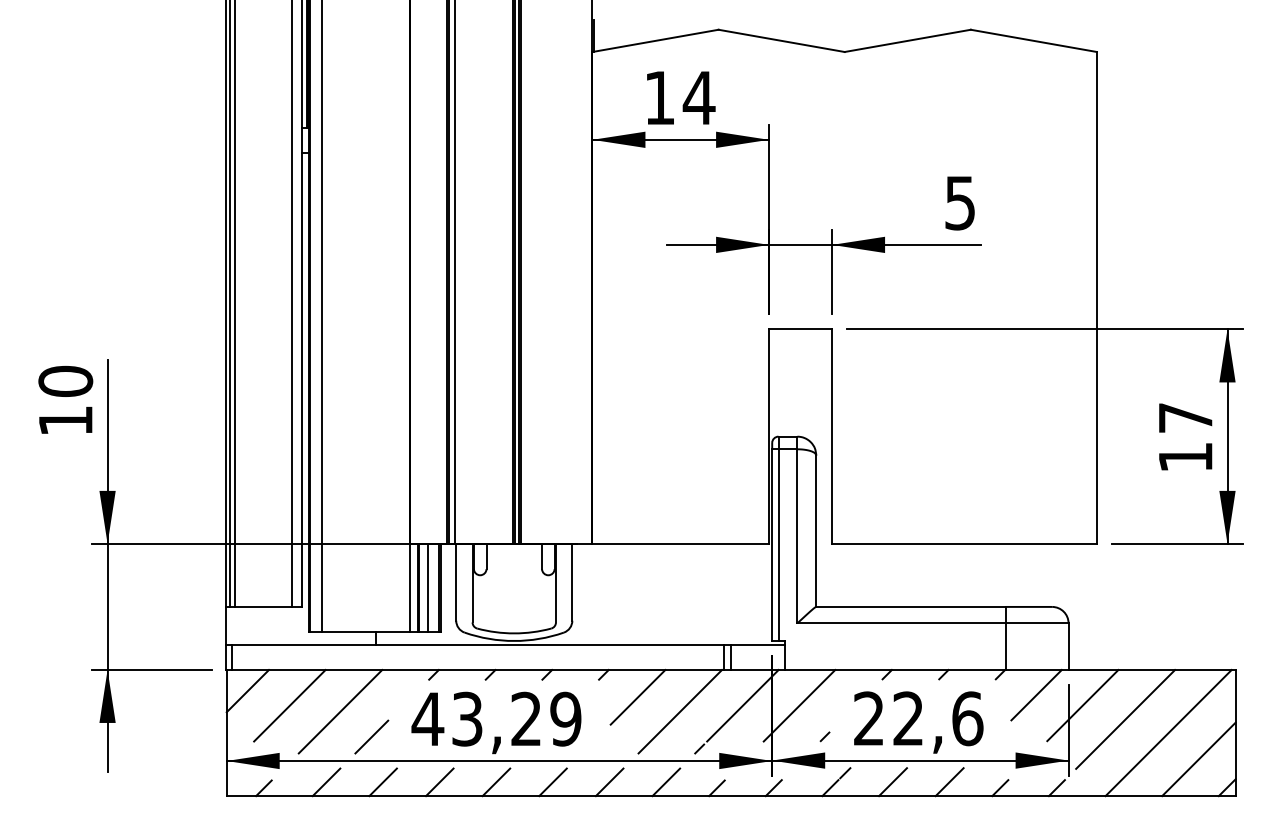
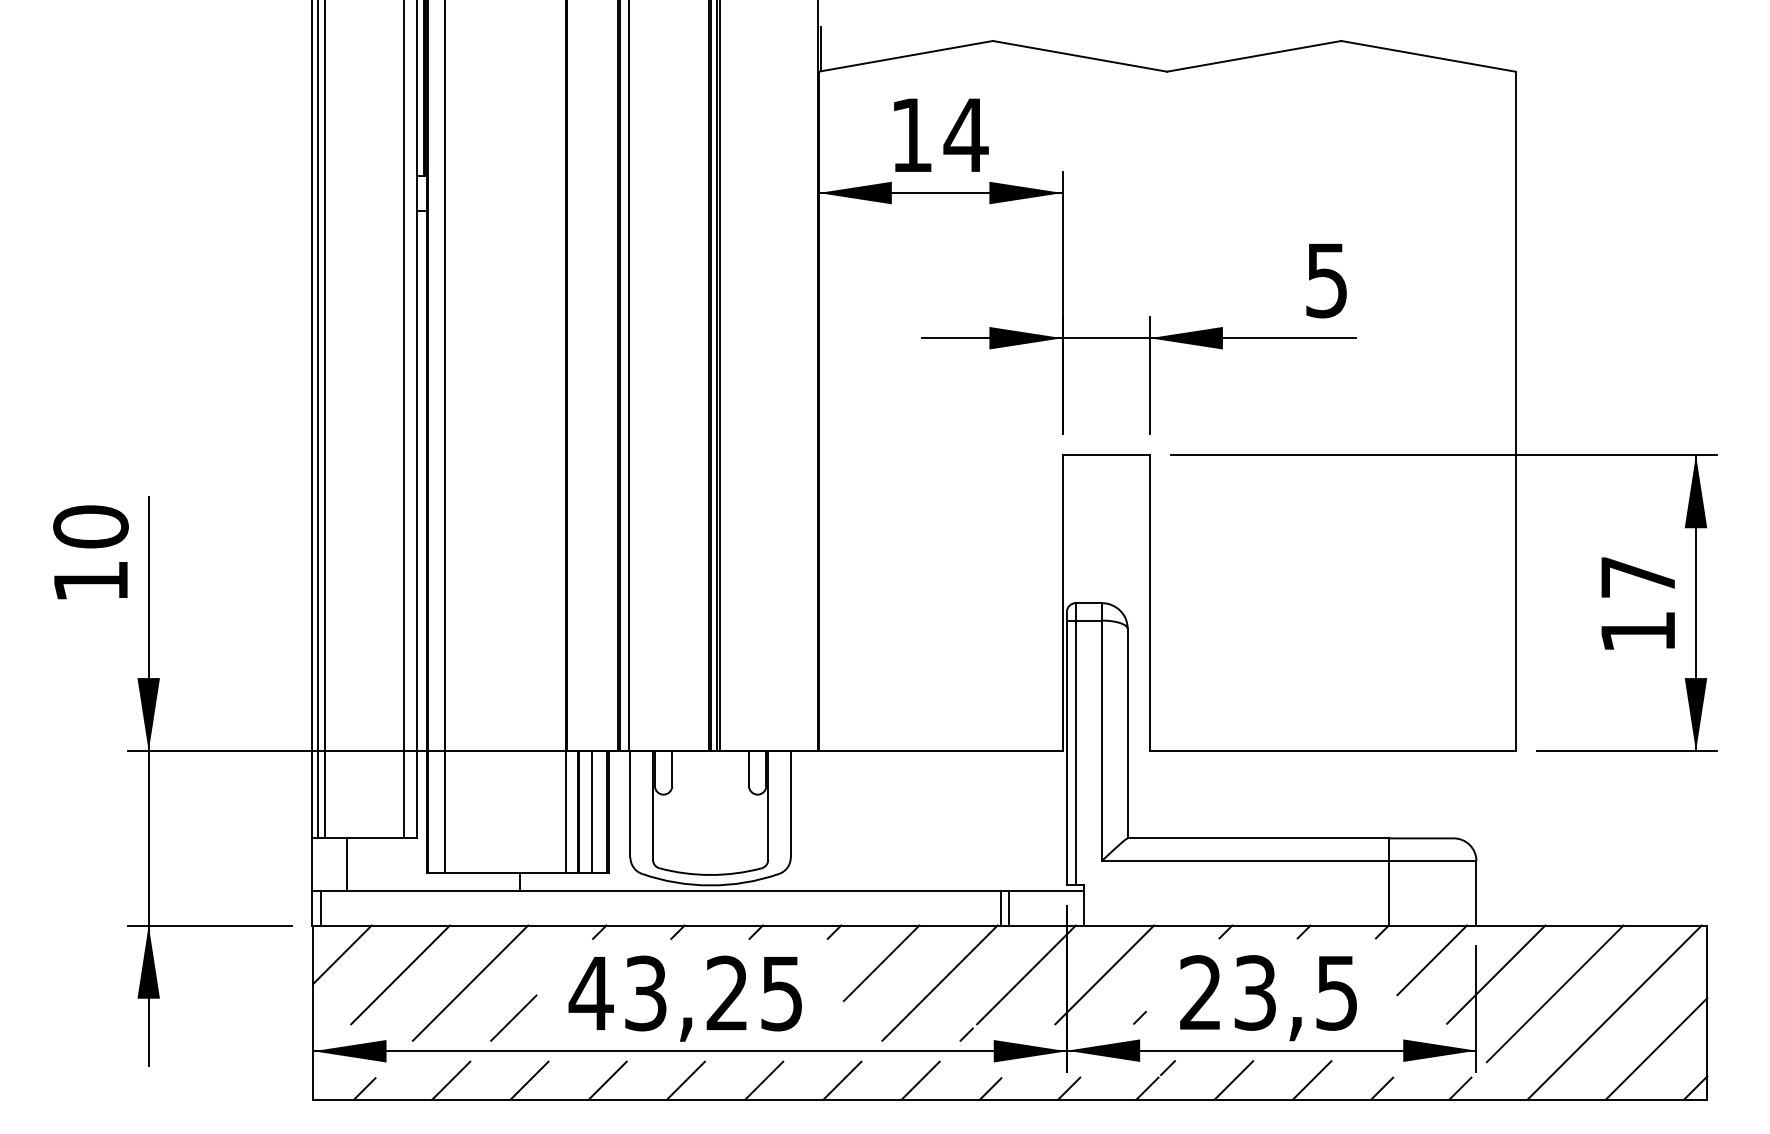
line: (251, 625) -> (347, 864), added
text: (938, 718) -> (1296, 992), 22,6 -> 23,5
text: (565, 719) -> (781, 993), 43,29 -> 43,25

